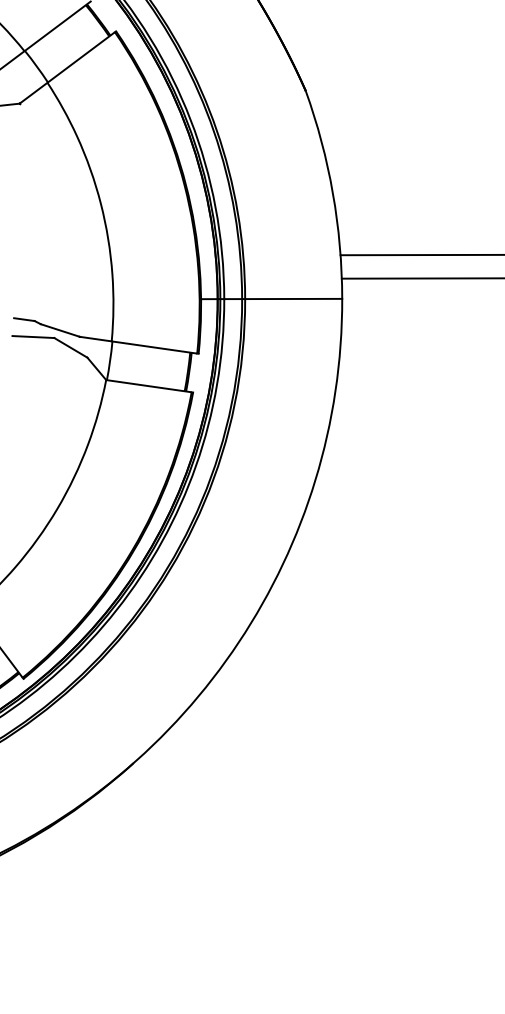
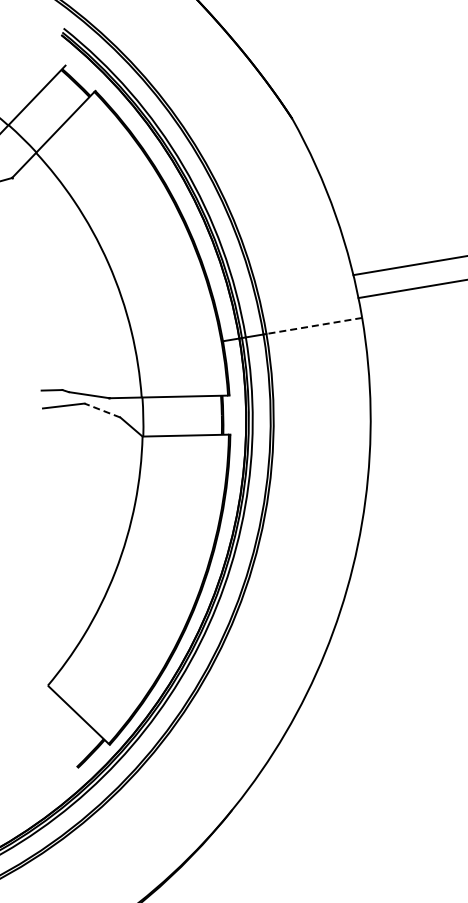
line: (293, 298) -> (314, 325), solid -> dashed
line: (70, 347) -> (102, 410), solid -> dashed

